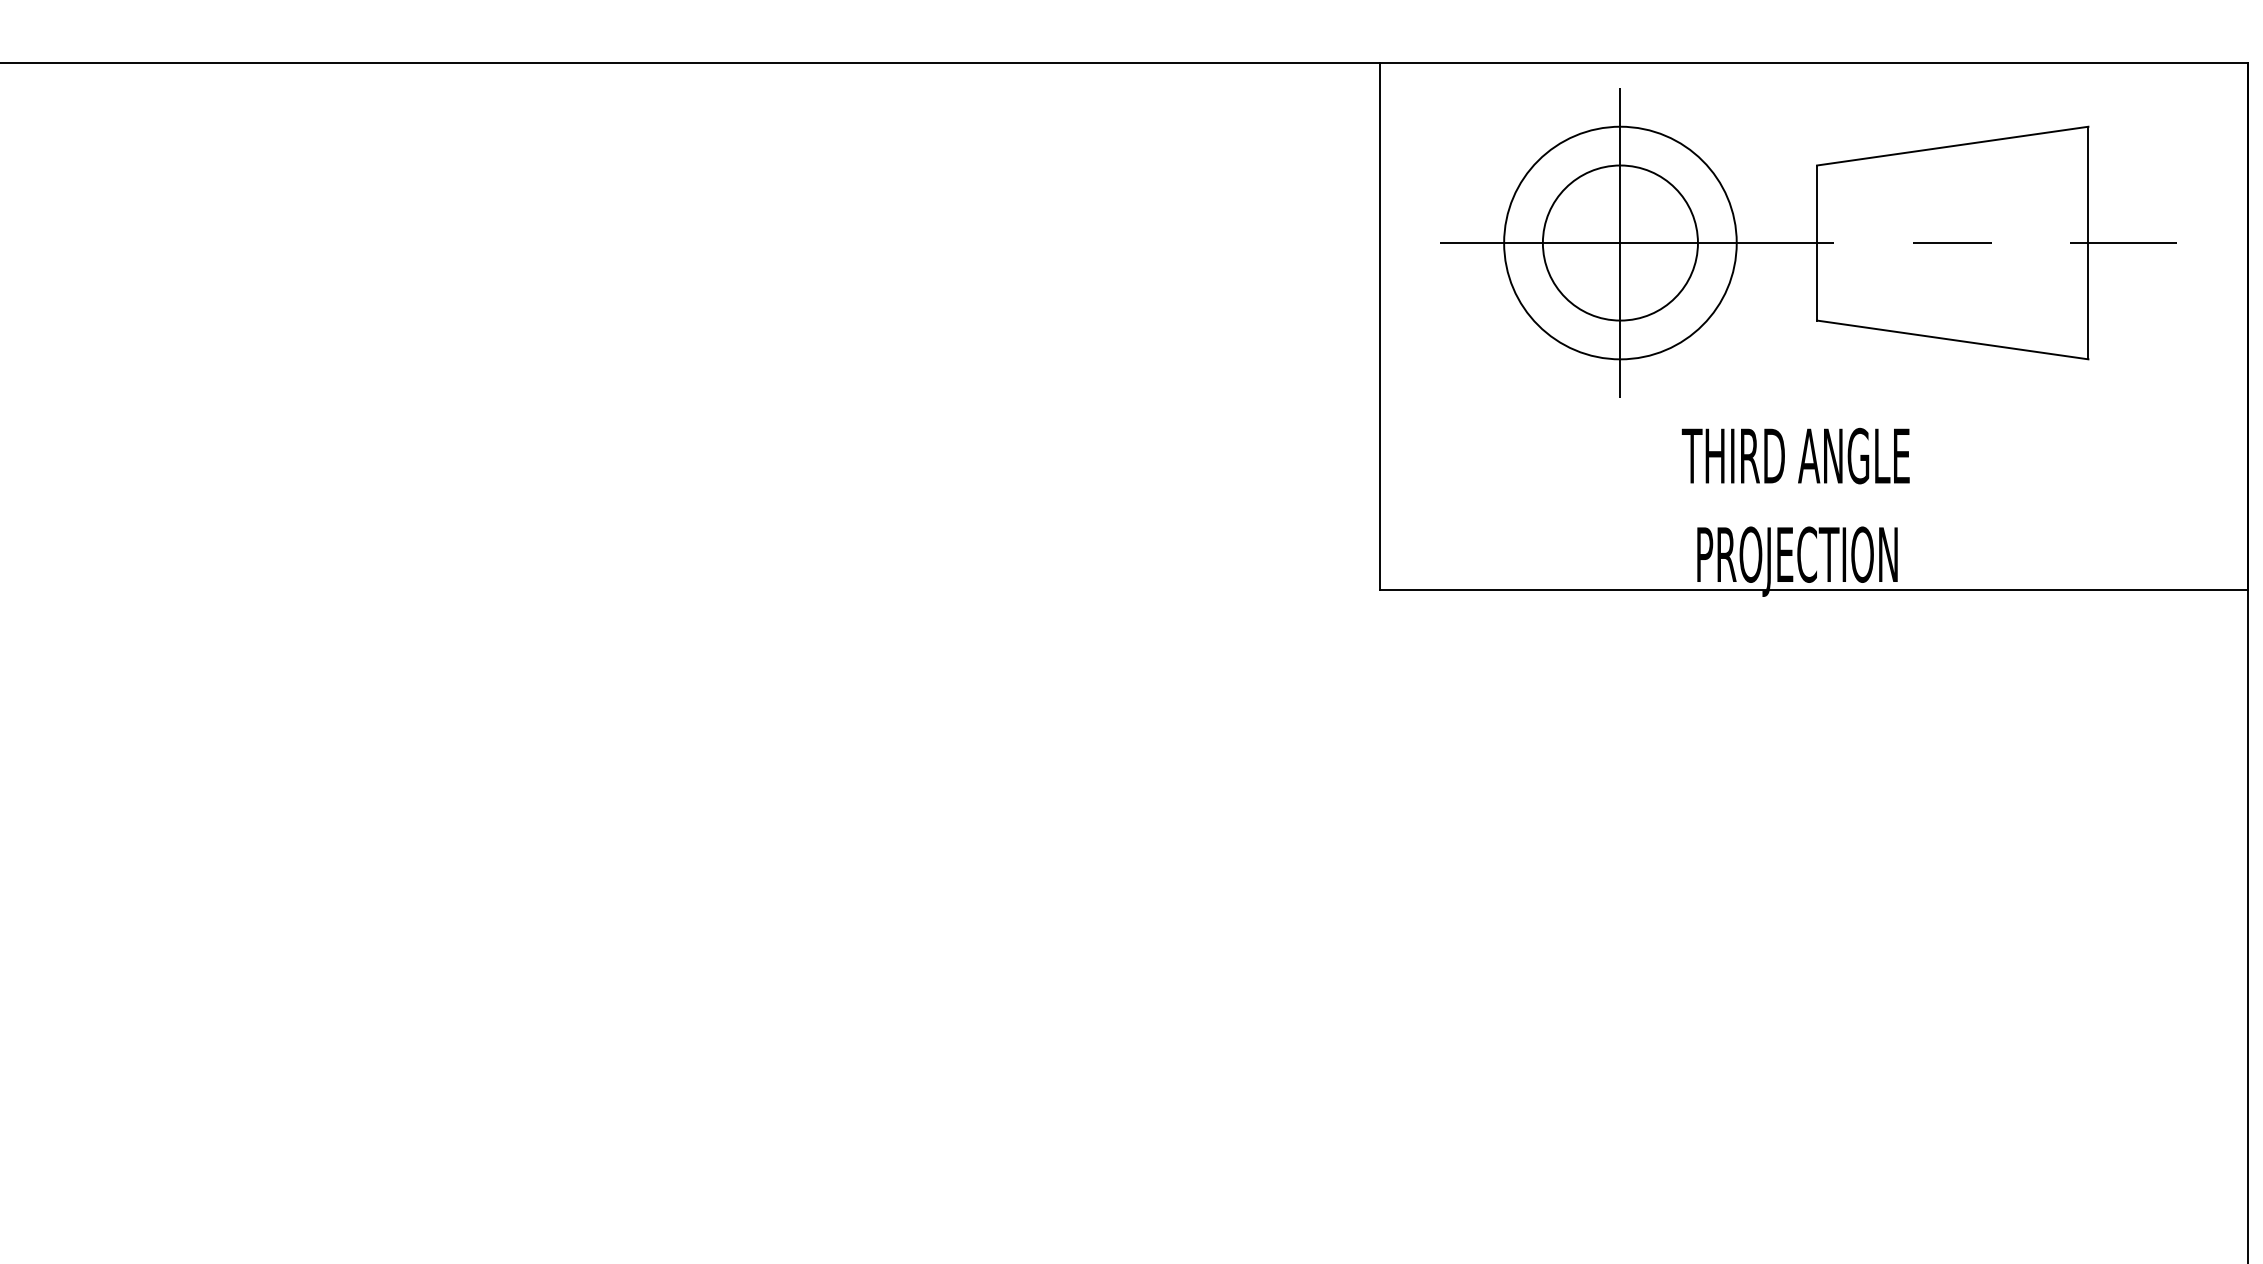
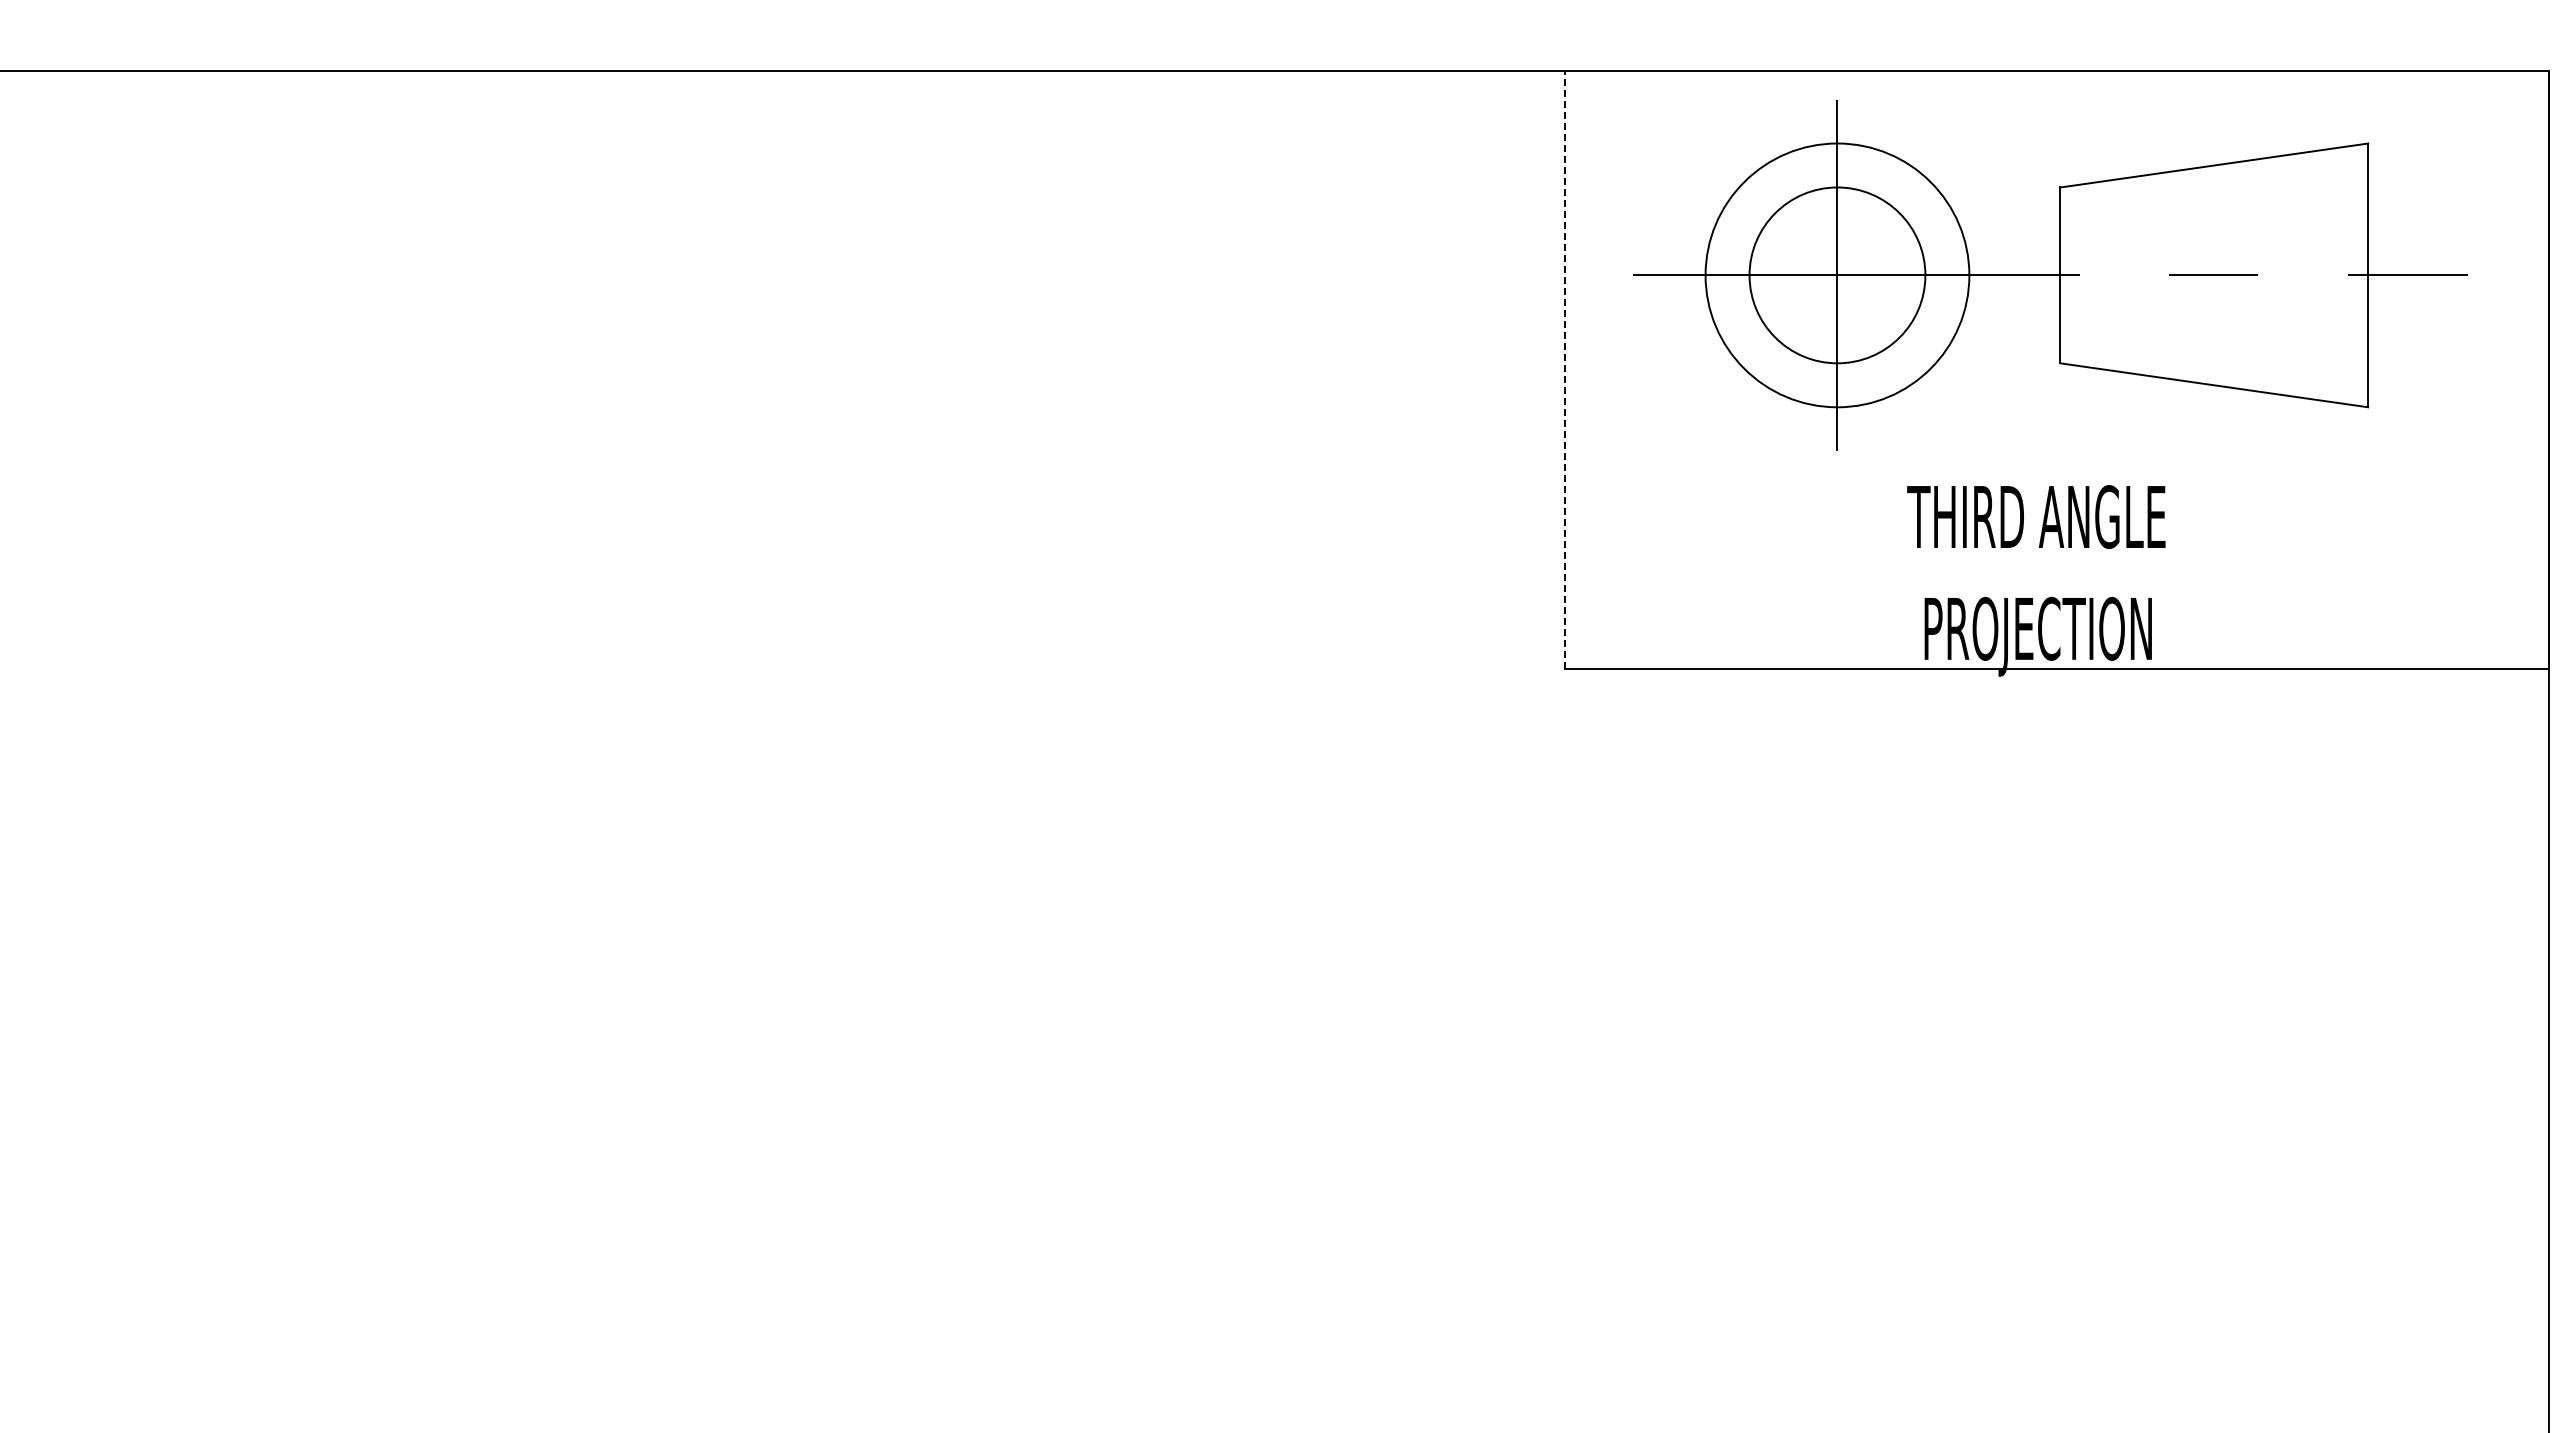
line: (1379, 326) -> (1564, 370), solid -> dashed

